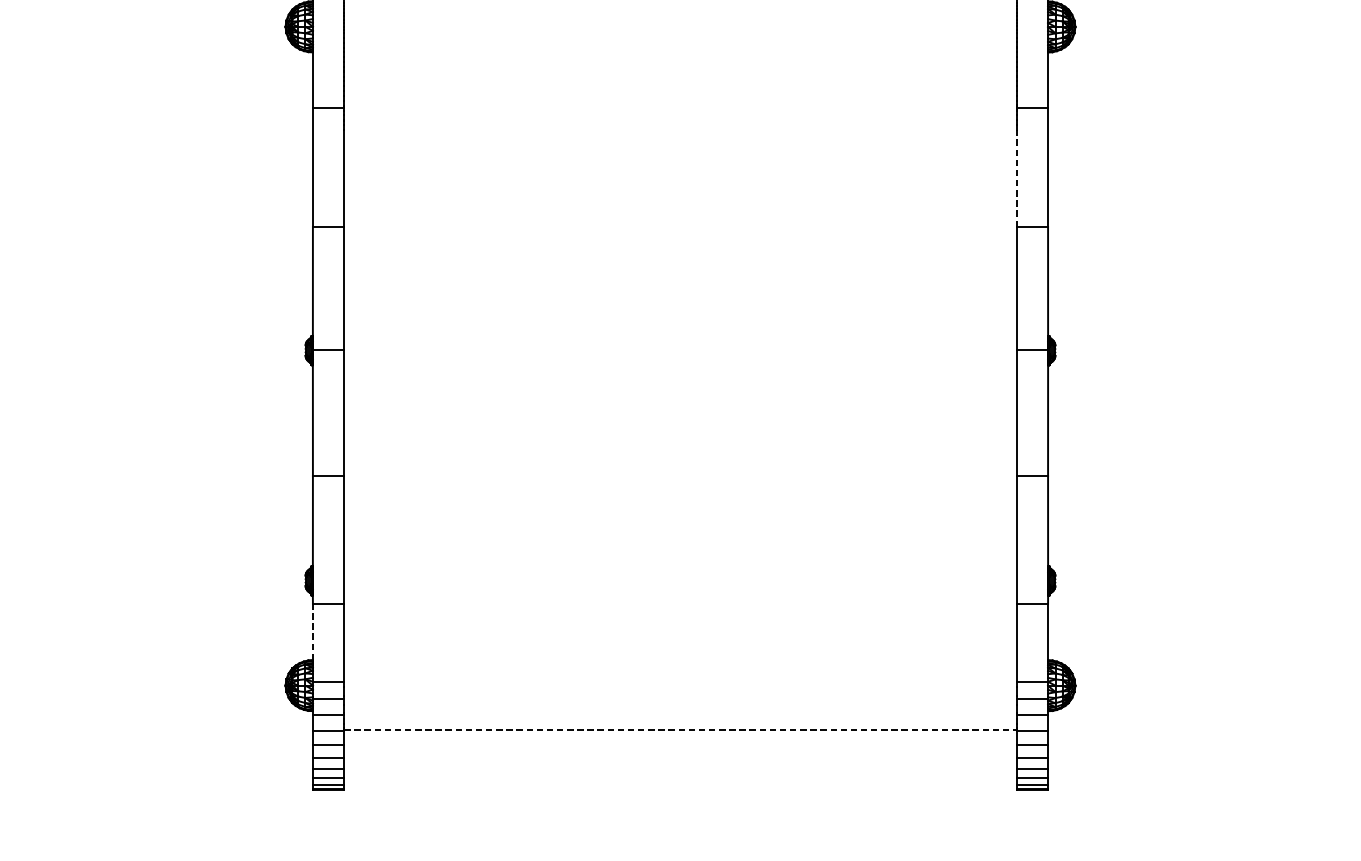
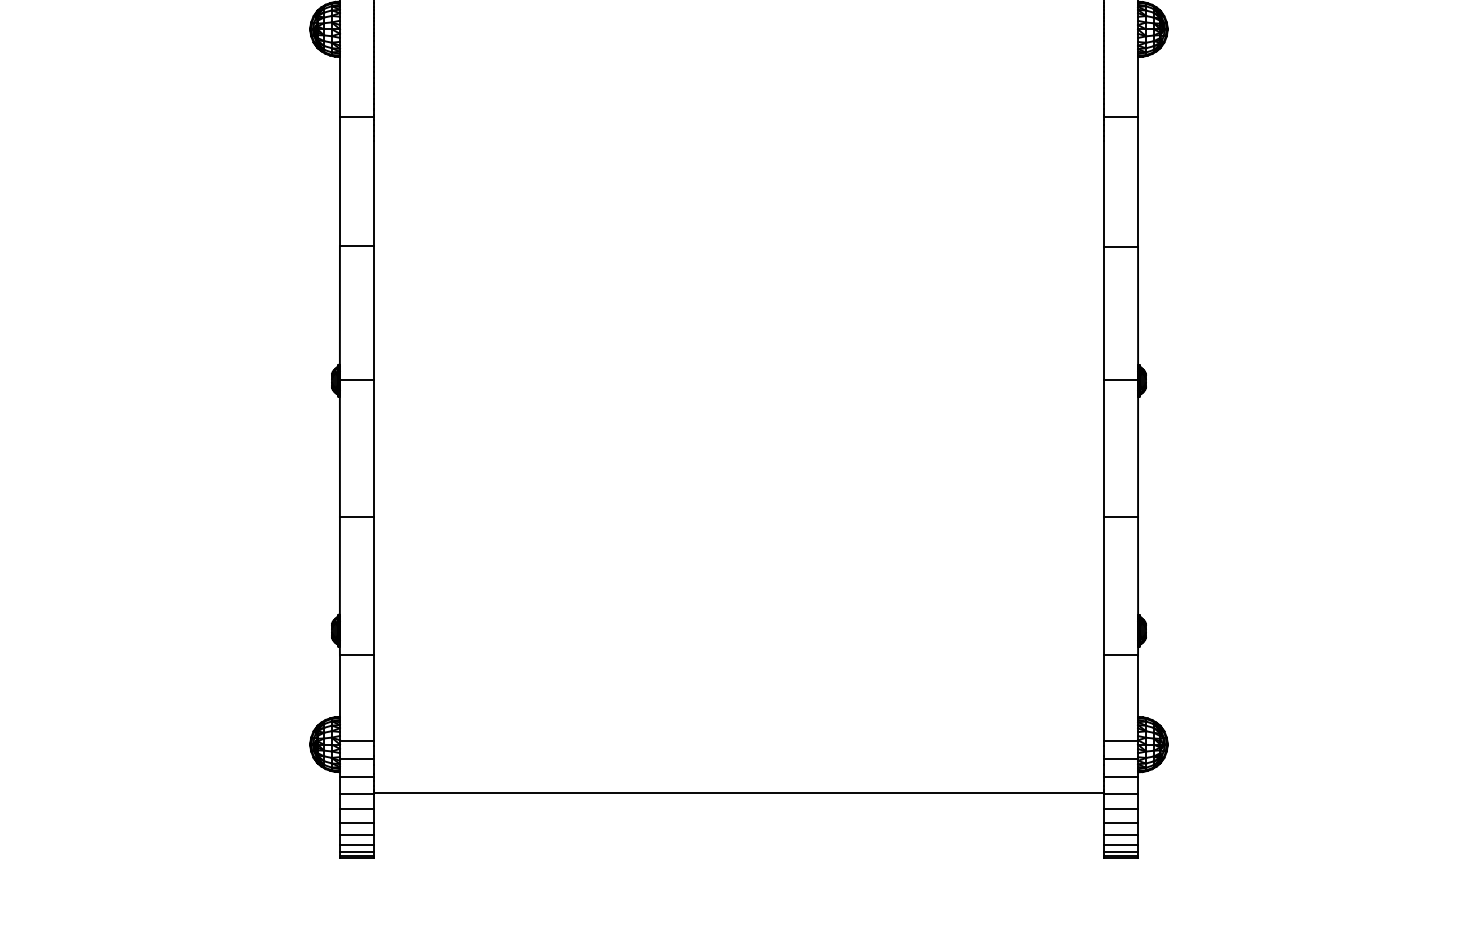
line: (1017, 178) -> (1104, 193), dashed -> solid
line: (312, 632) -> (339, 686), dashed -> solid
line: (680, 730) -> (739, 793), dashed -> solid

